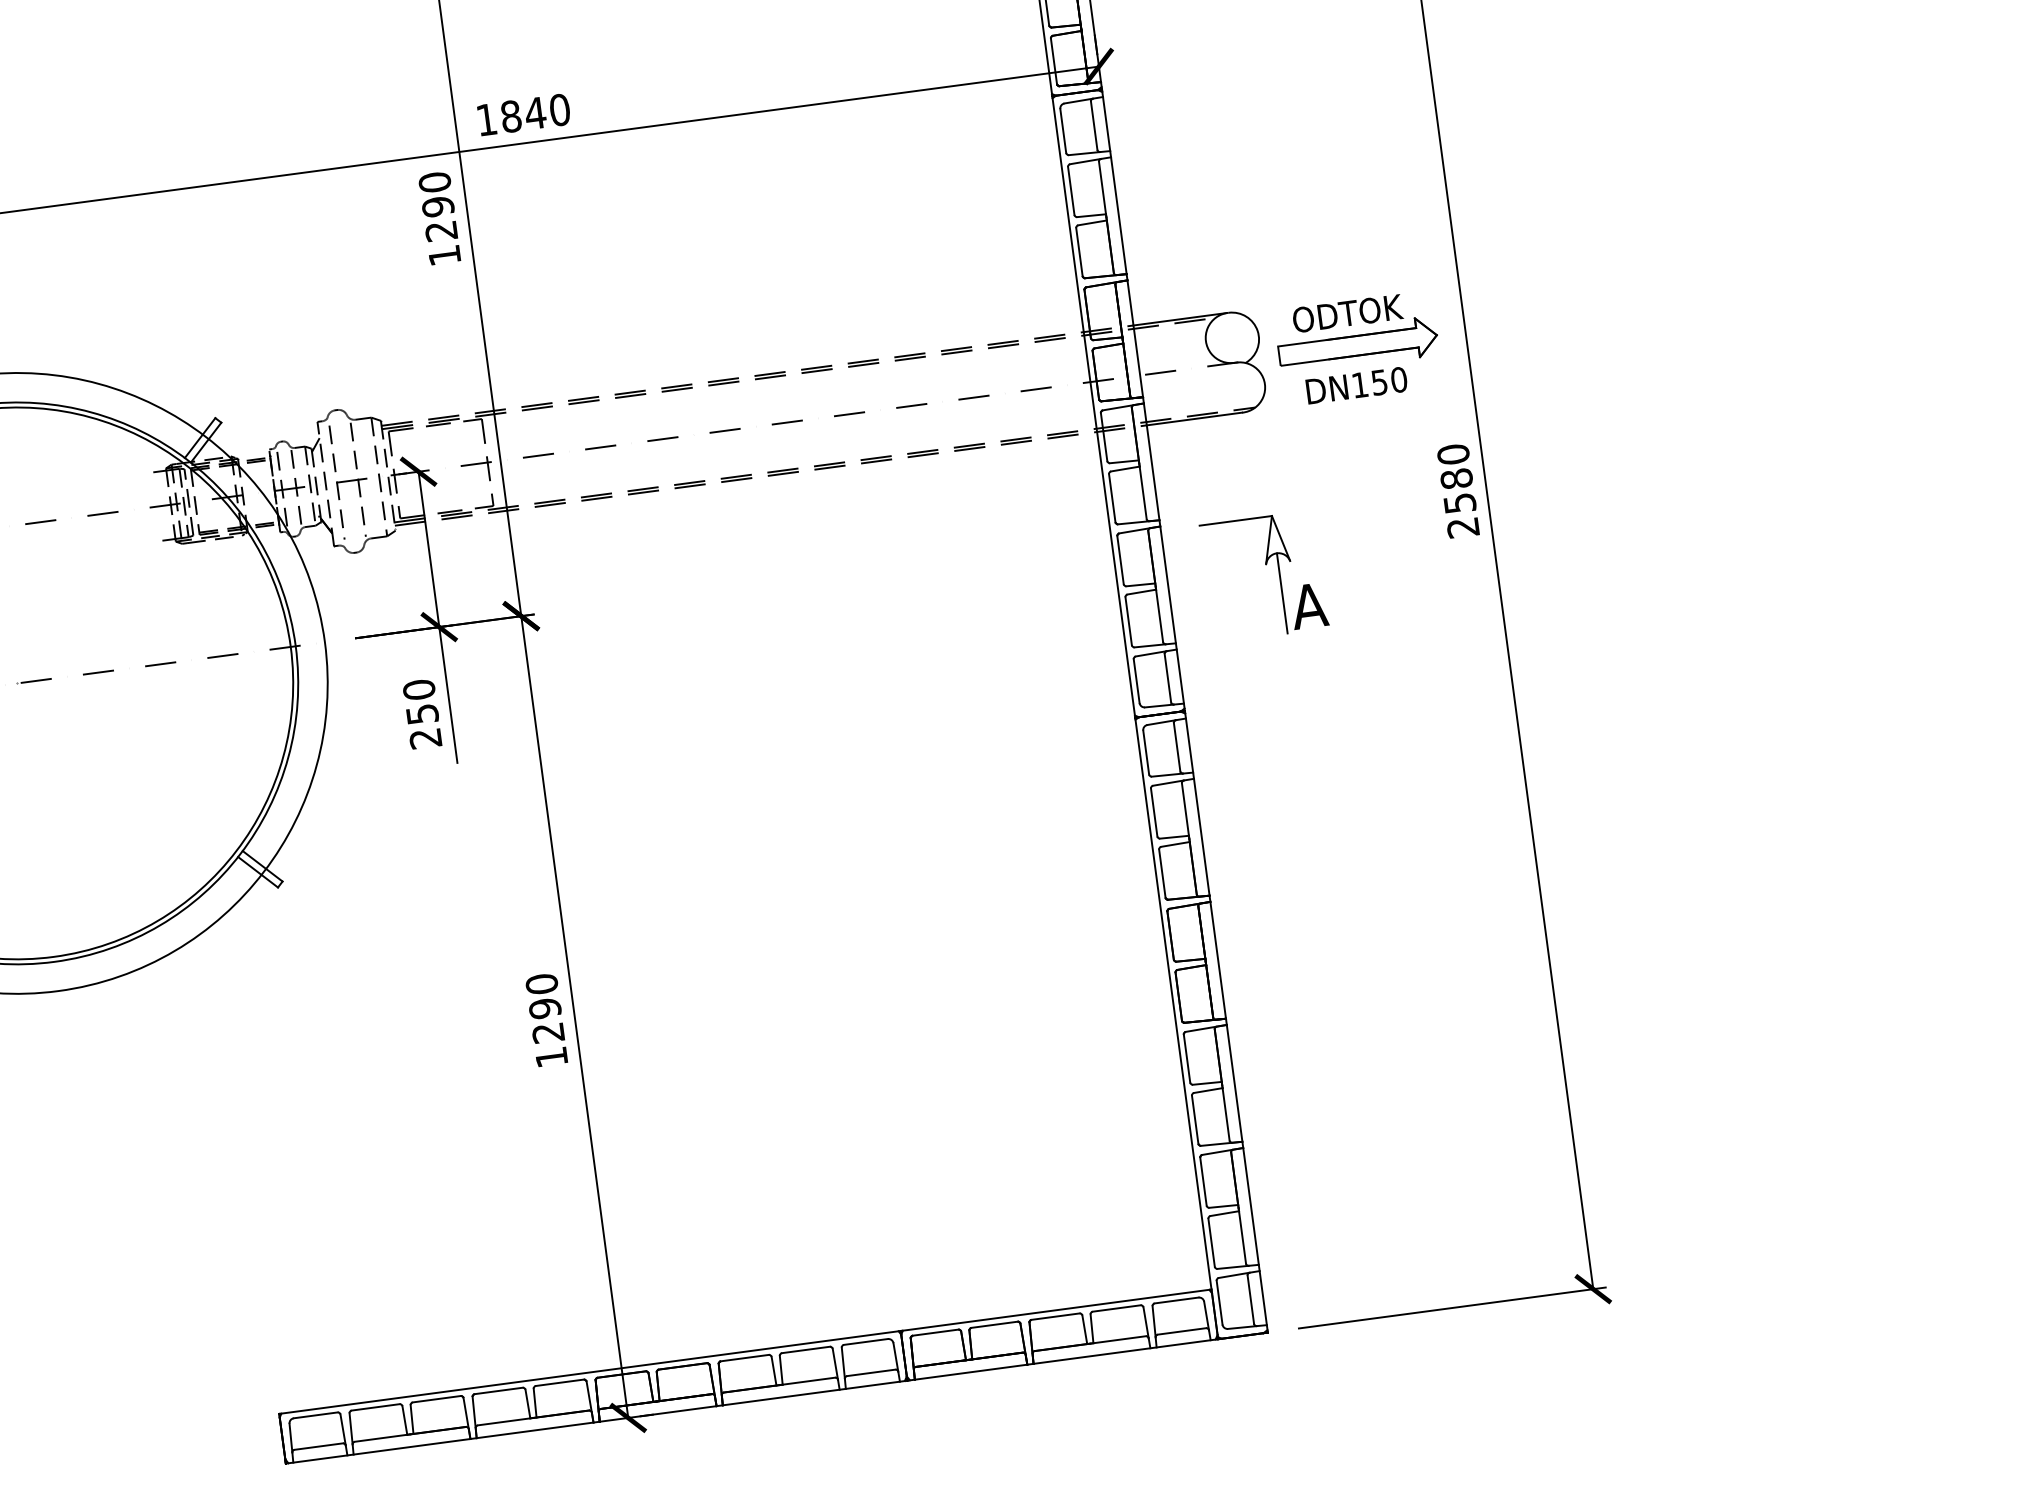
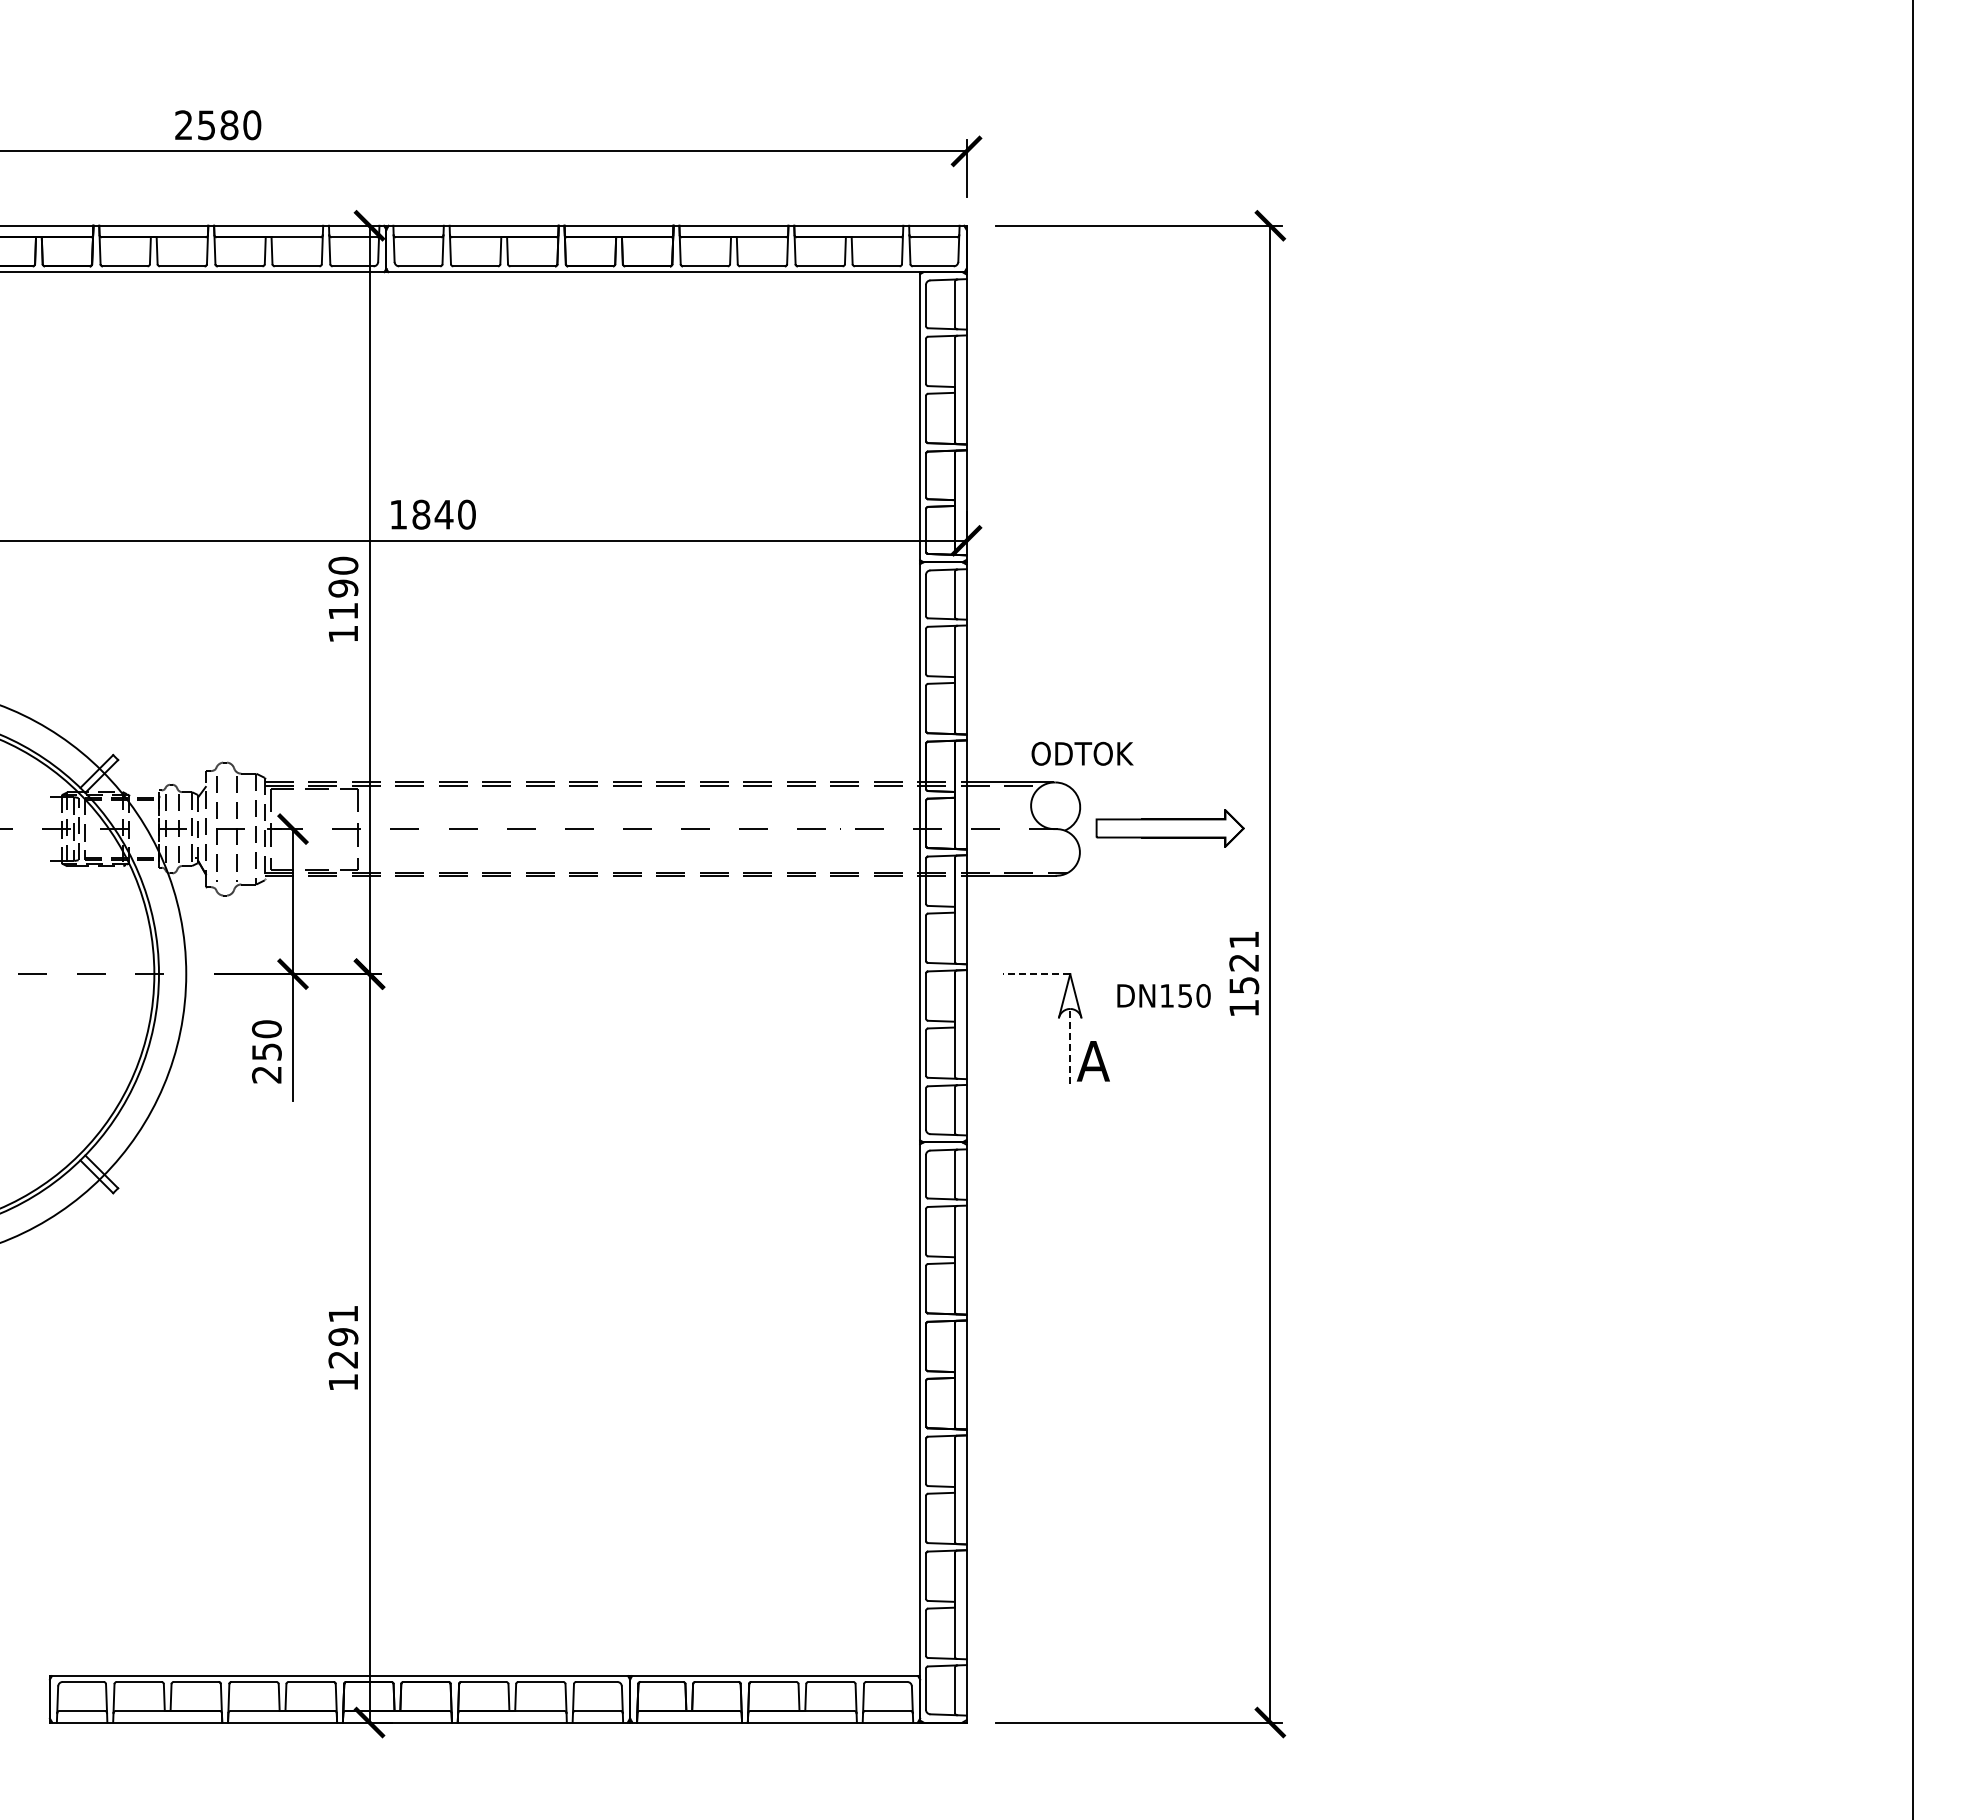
text: (440, 231) -> (342, 611), 1290 -> 1190
text: (1347, 313) -> (1082, 753), moved
text: (1356, 385) -> (1163, 995), moved
text: (1458, 490) -> (1244, 973), 2580 -> 1521
line: (1235, 521) -> (1036, 974), solid -> dashed
line: (1282, 592) -> (1070, 1045), solid -> dashed
text: (542, 984) -> (343, 1314), 1290 -> 1291

